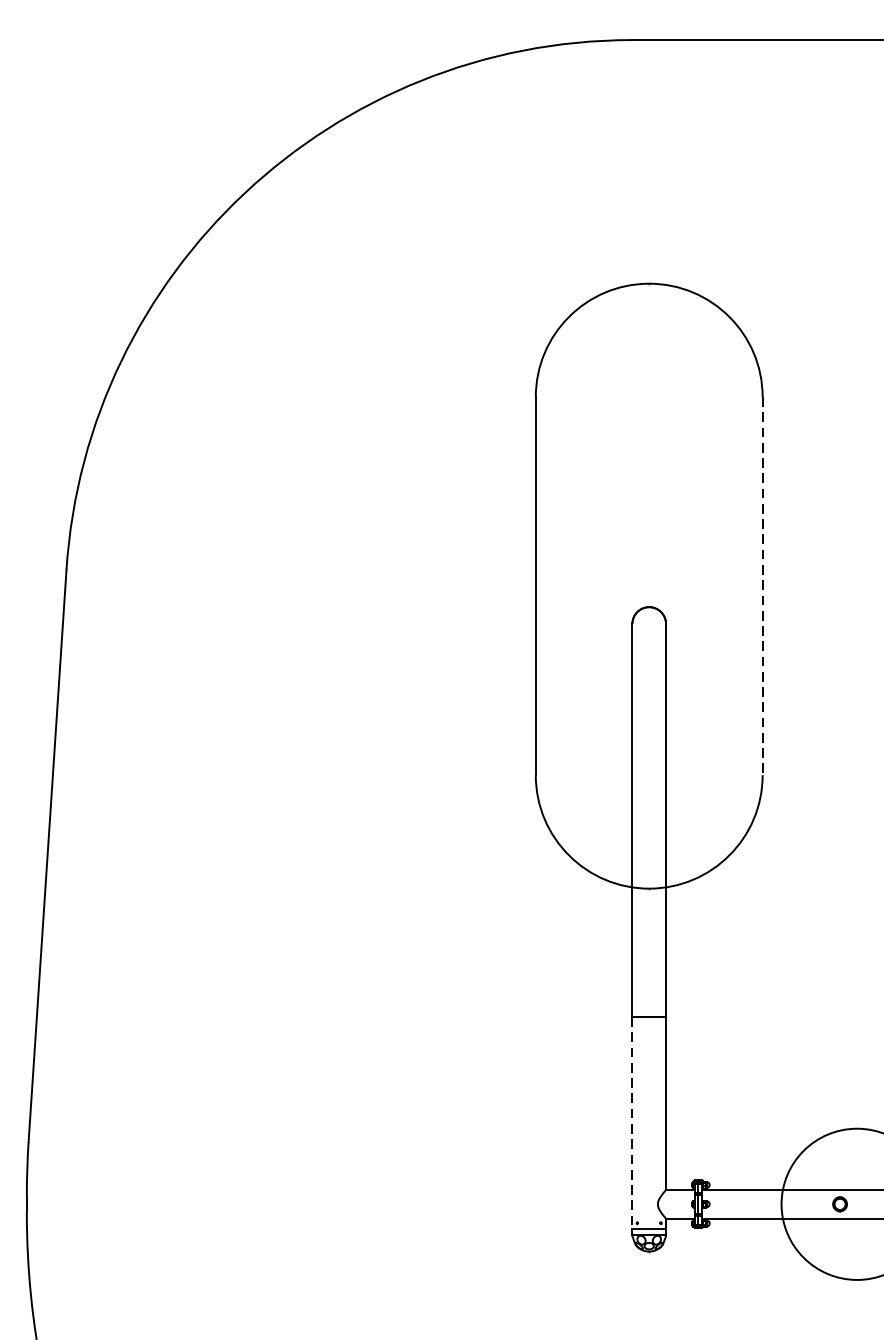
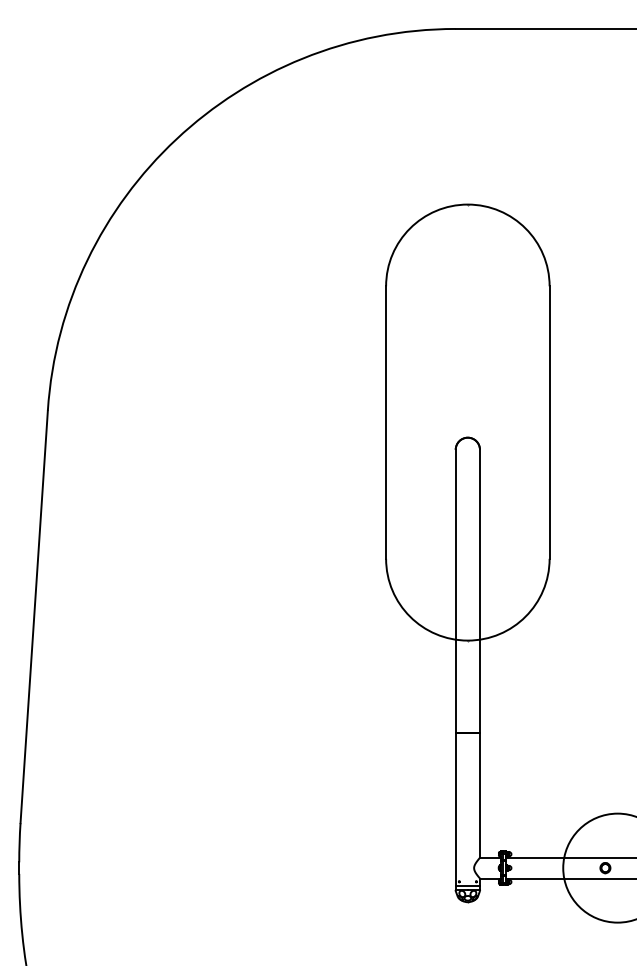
line: (762, 587) -> (549, 423), dashed -> solid
line: (632, 1124) -> (455, 810), dashed -> solid

